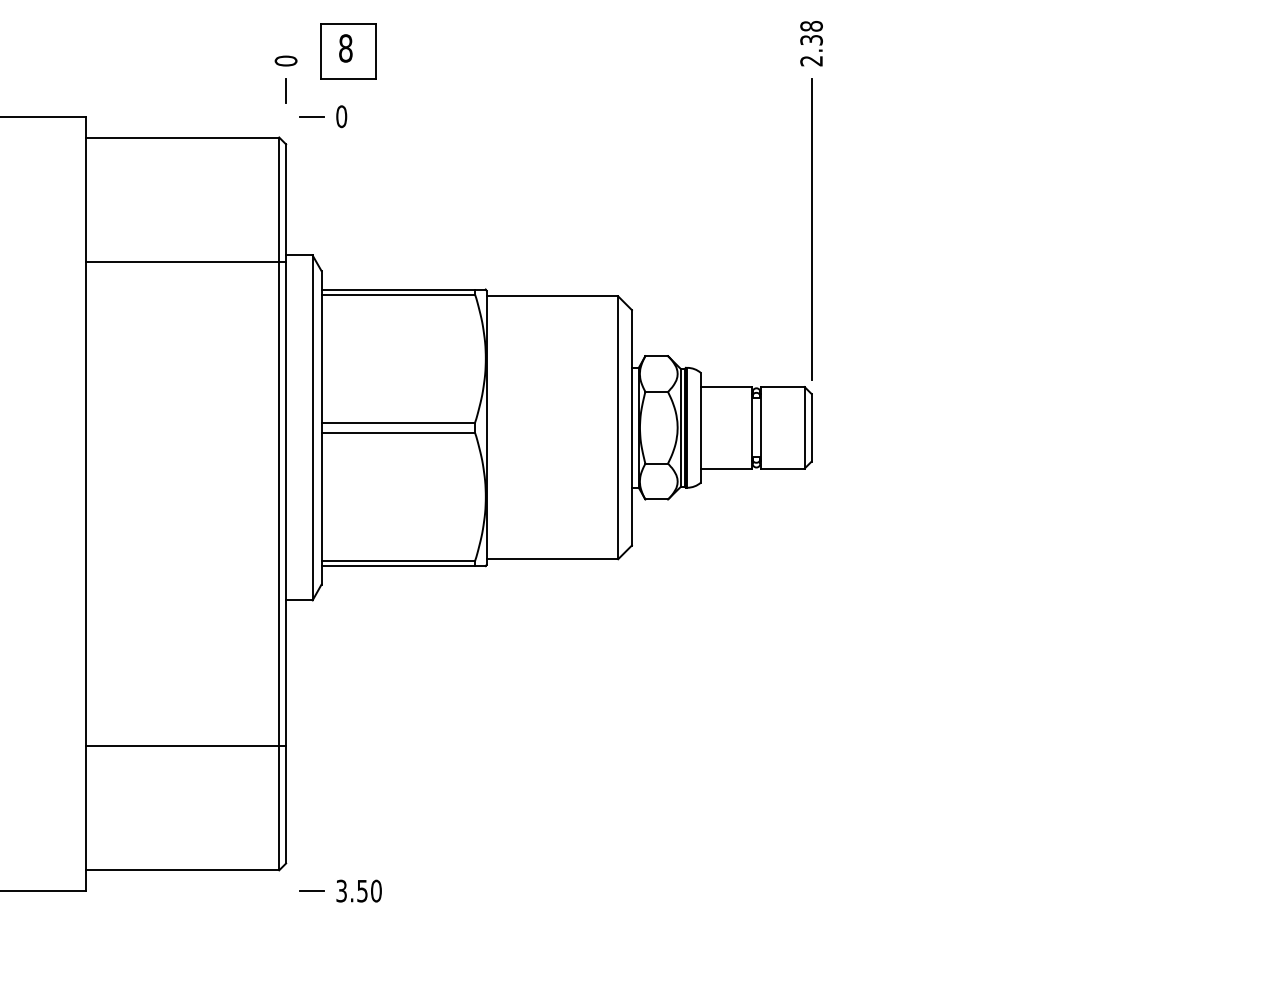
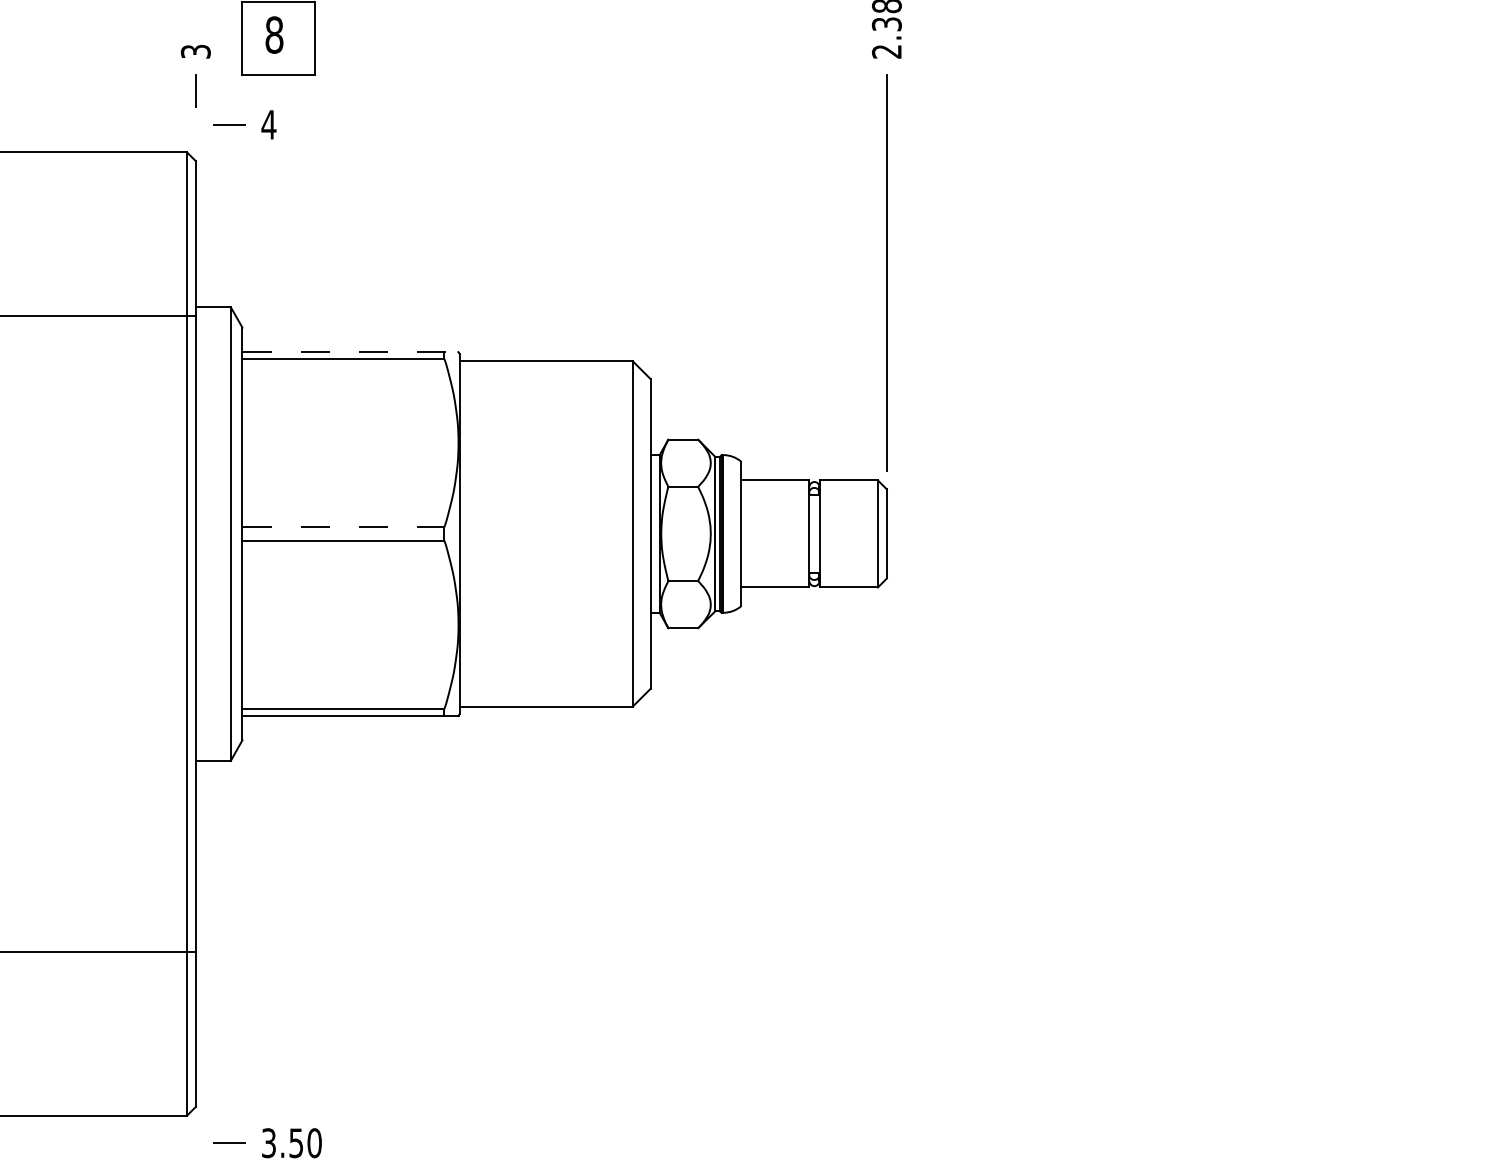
text: (285, 60) -> (195, 50), 0 -> 3
text: (341, 116) -> (268, 124), 0 -> 4
line: (404, 289) -> (351, 352), solid -> dashed
line: (398, 422) -> (343, 526), solid -> dashed

